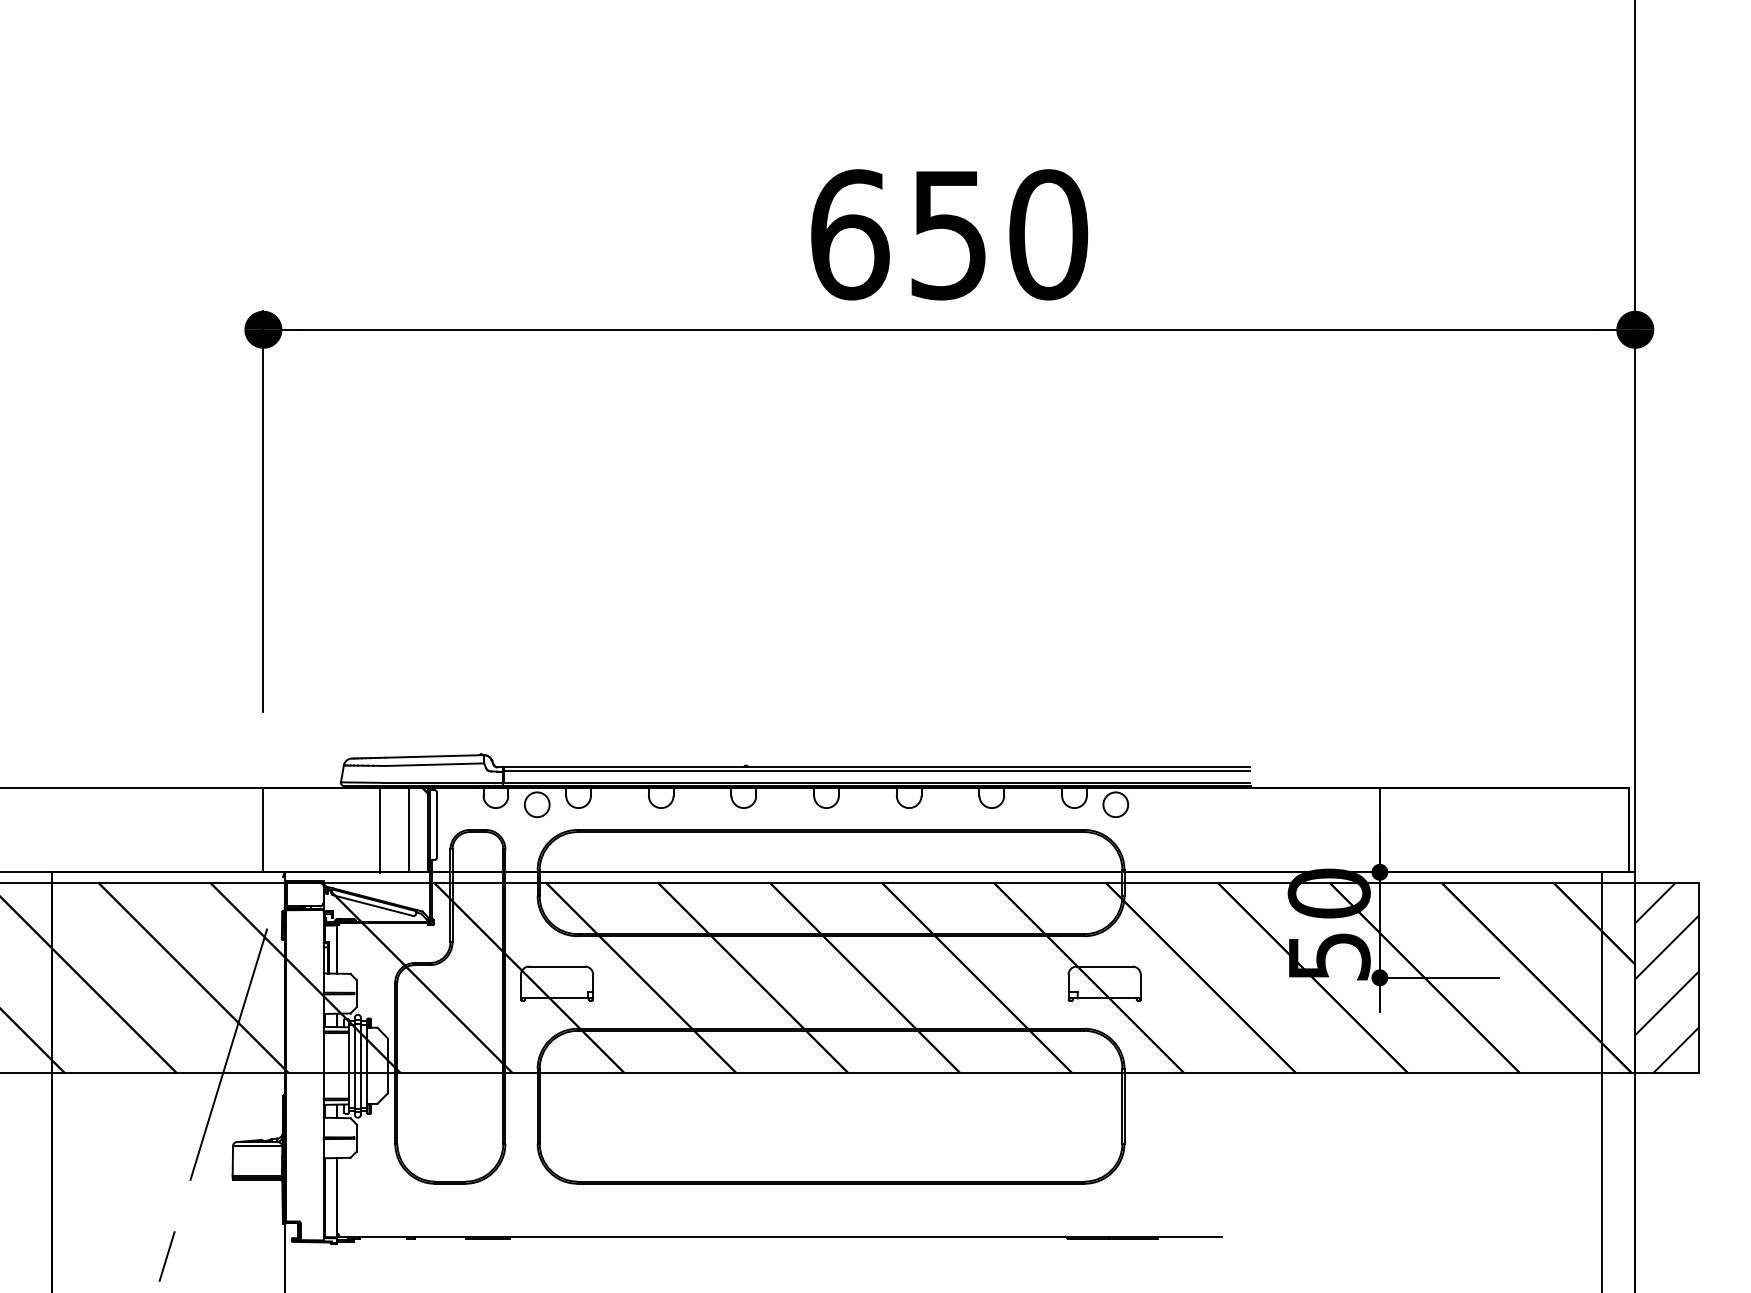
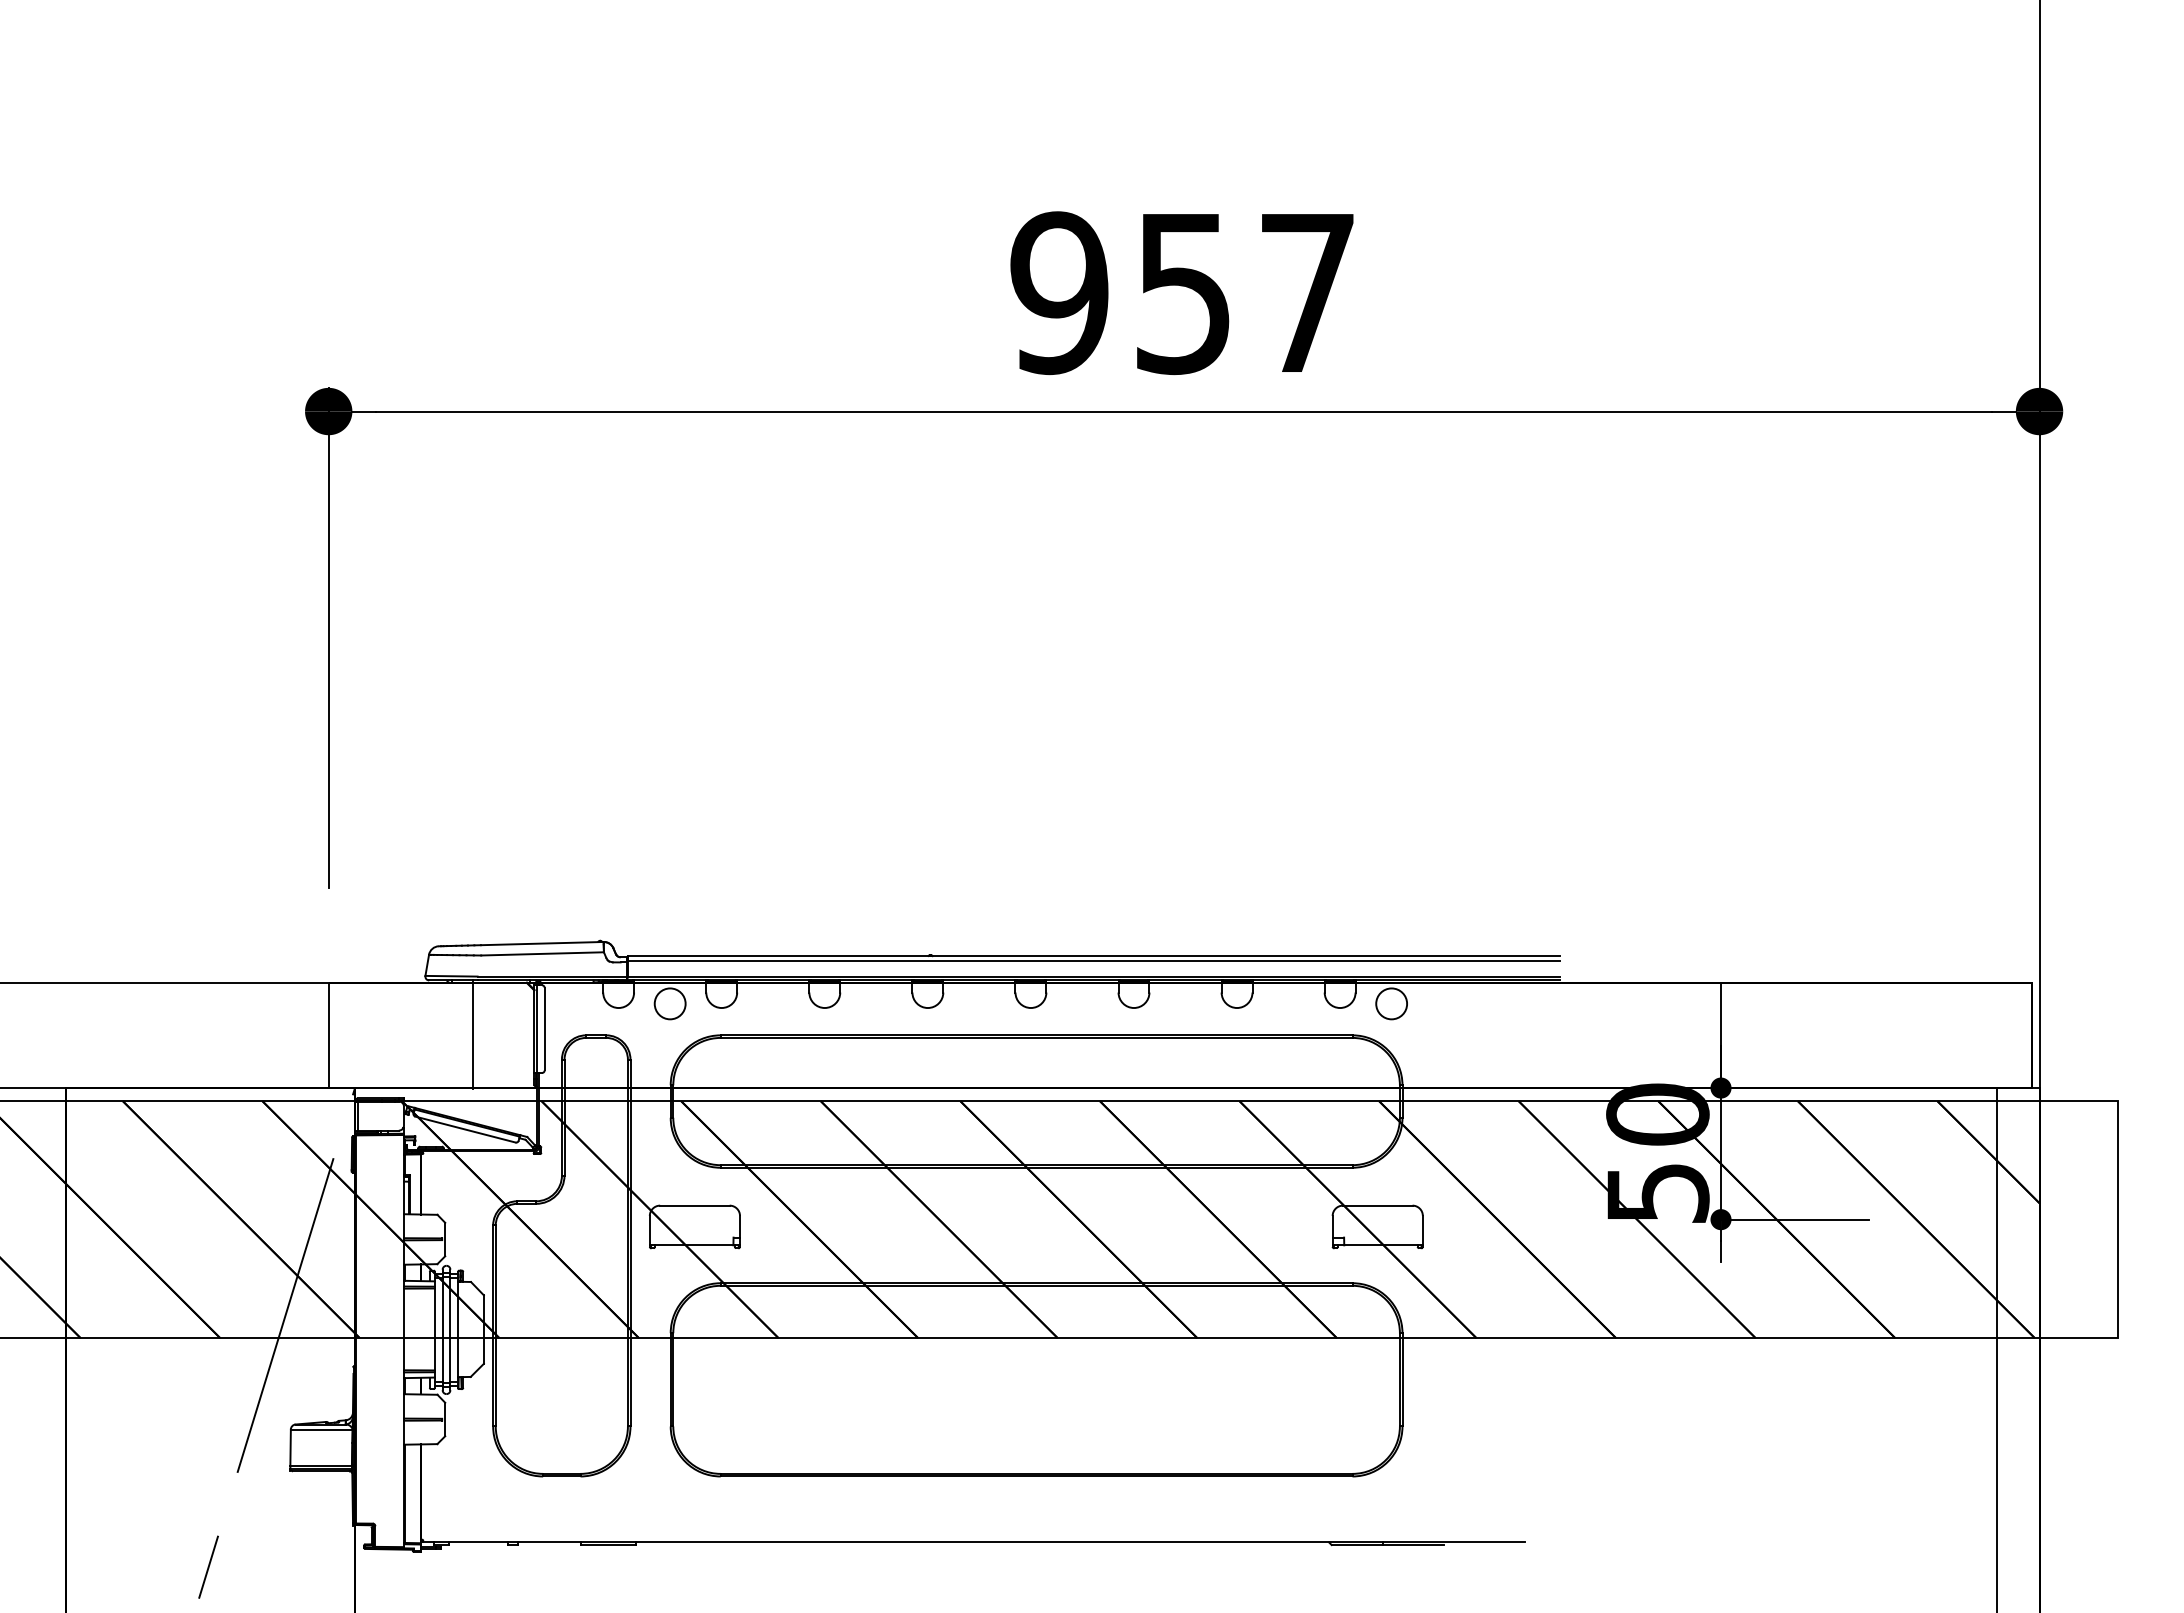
text: (948, 235) -> (1183, 293), 650 -> 957
line: (409, 830) -> (510, 1035), removed
hatch: (1666, 977) -> (2078, 1219), removed

